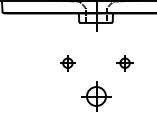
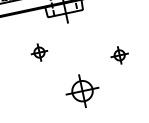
part: (67, 63) -> (39, 52), moved
part: (124, 63) -> (119, 55), moved

